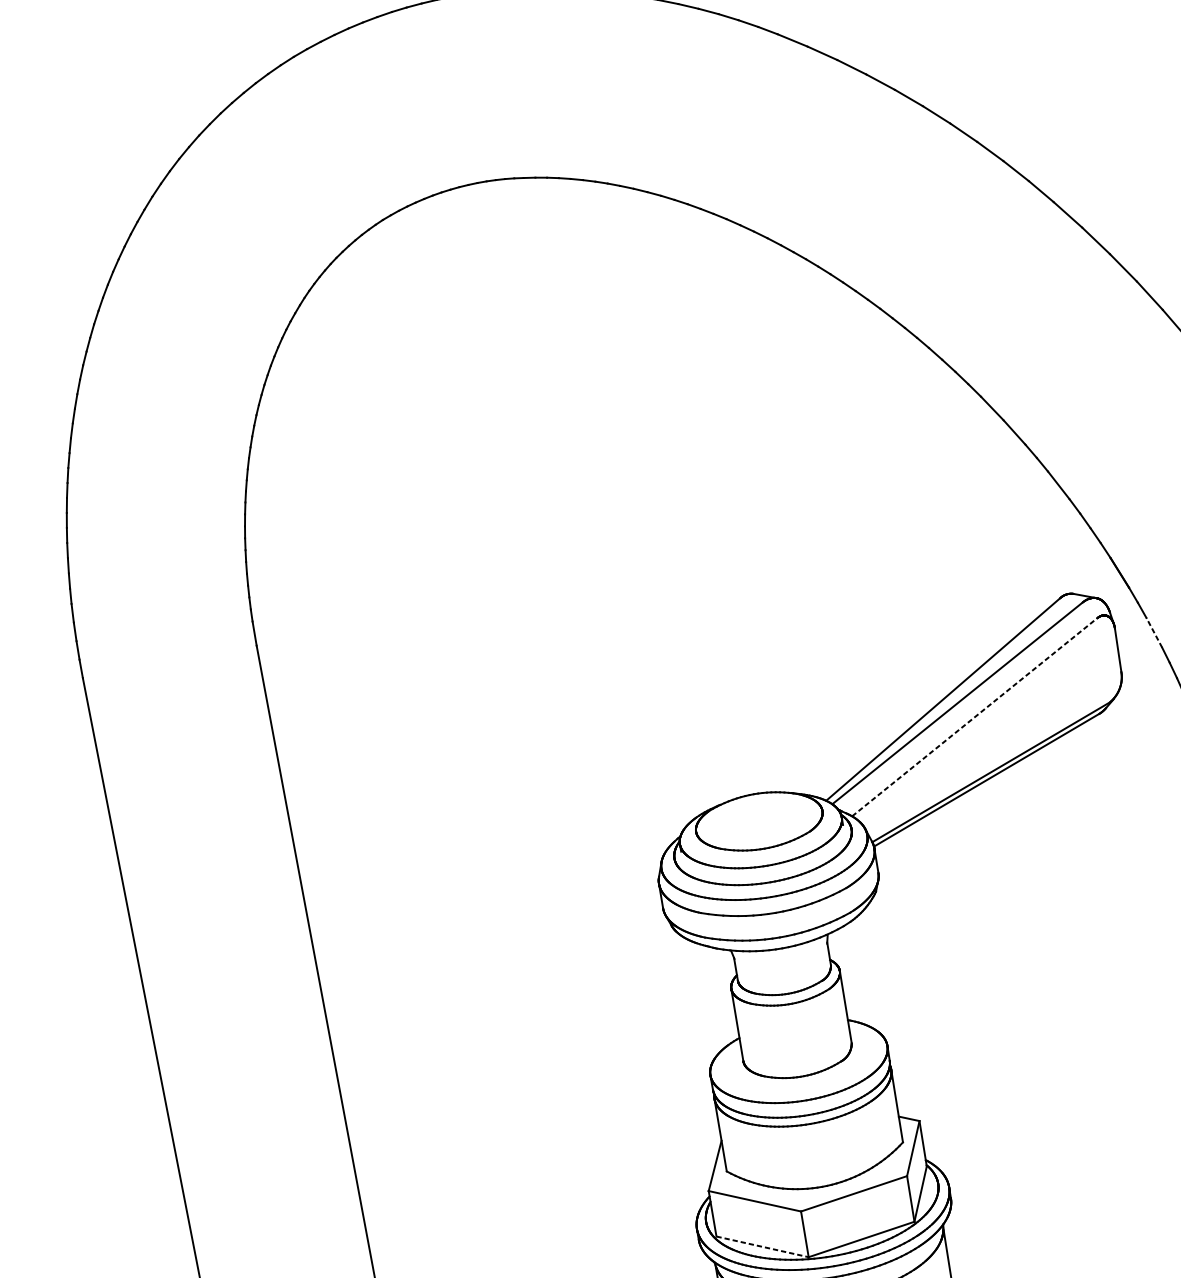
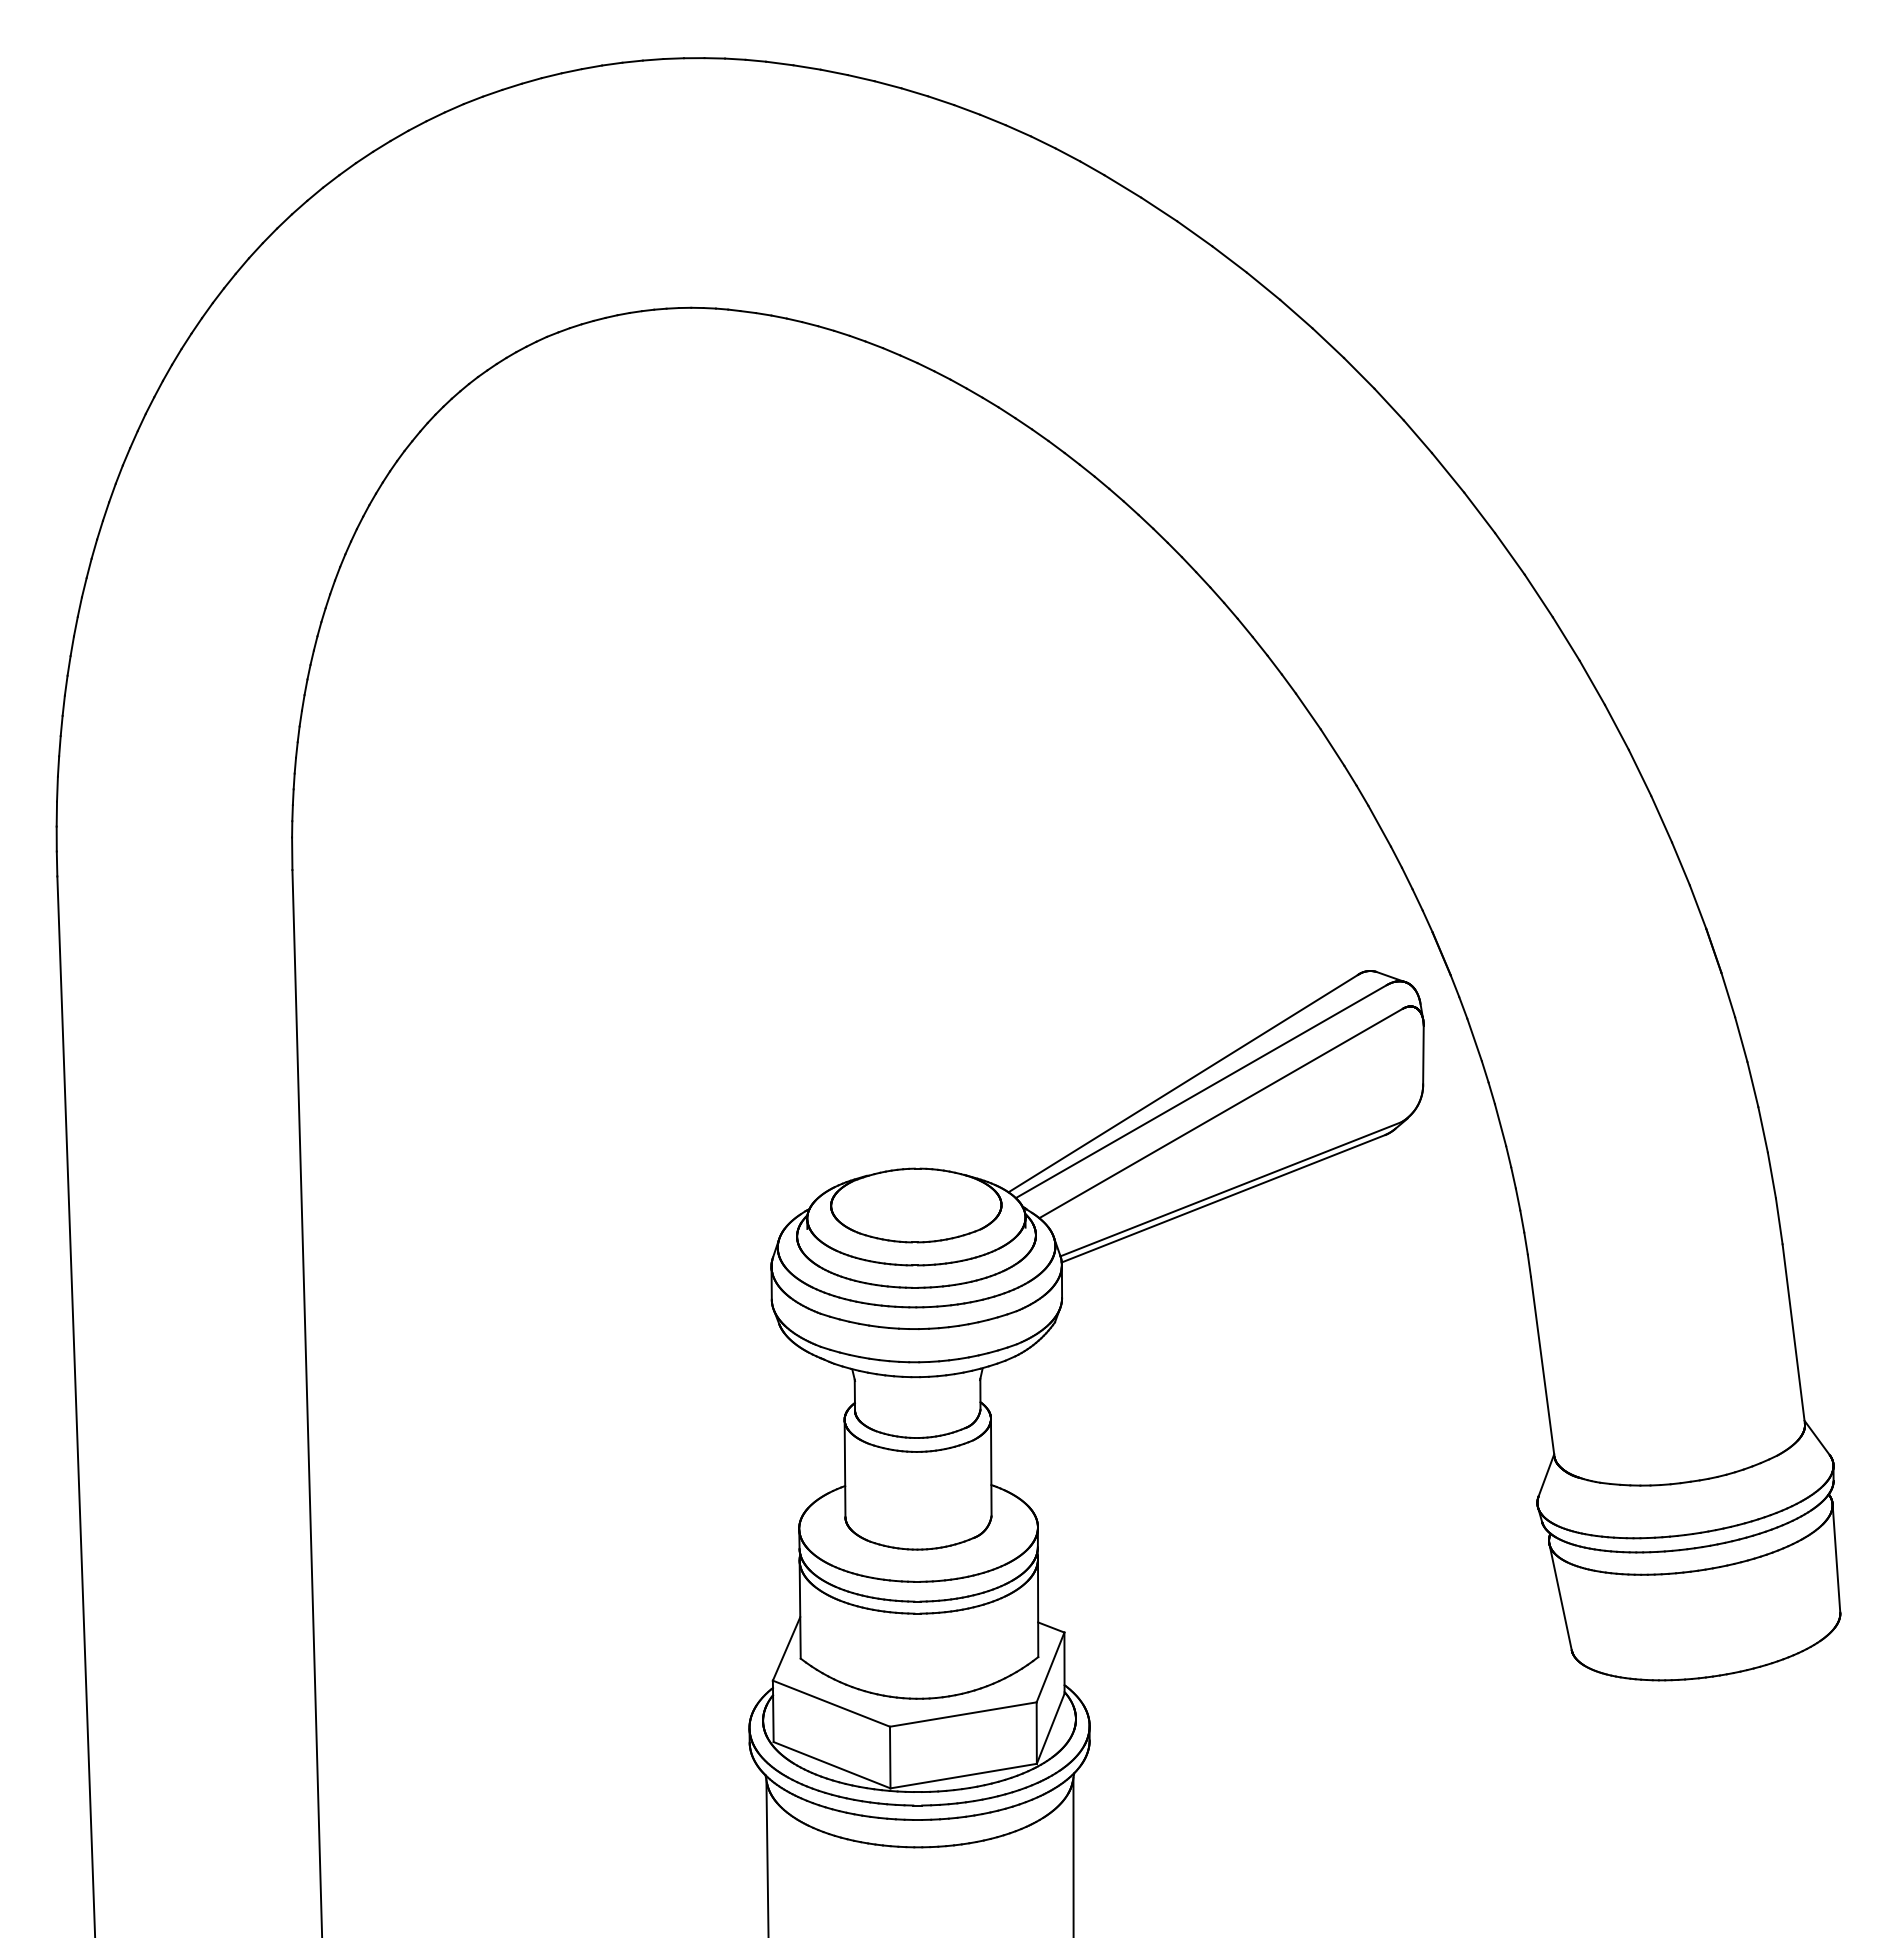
line: (1154, 632) -> (1474, 1039), dashed -> solid
line: (975, 717) -> (1221, 1113), dashed -> solid
line: (762, 1247) -> (832, 1765), dashed -> solid

